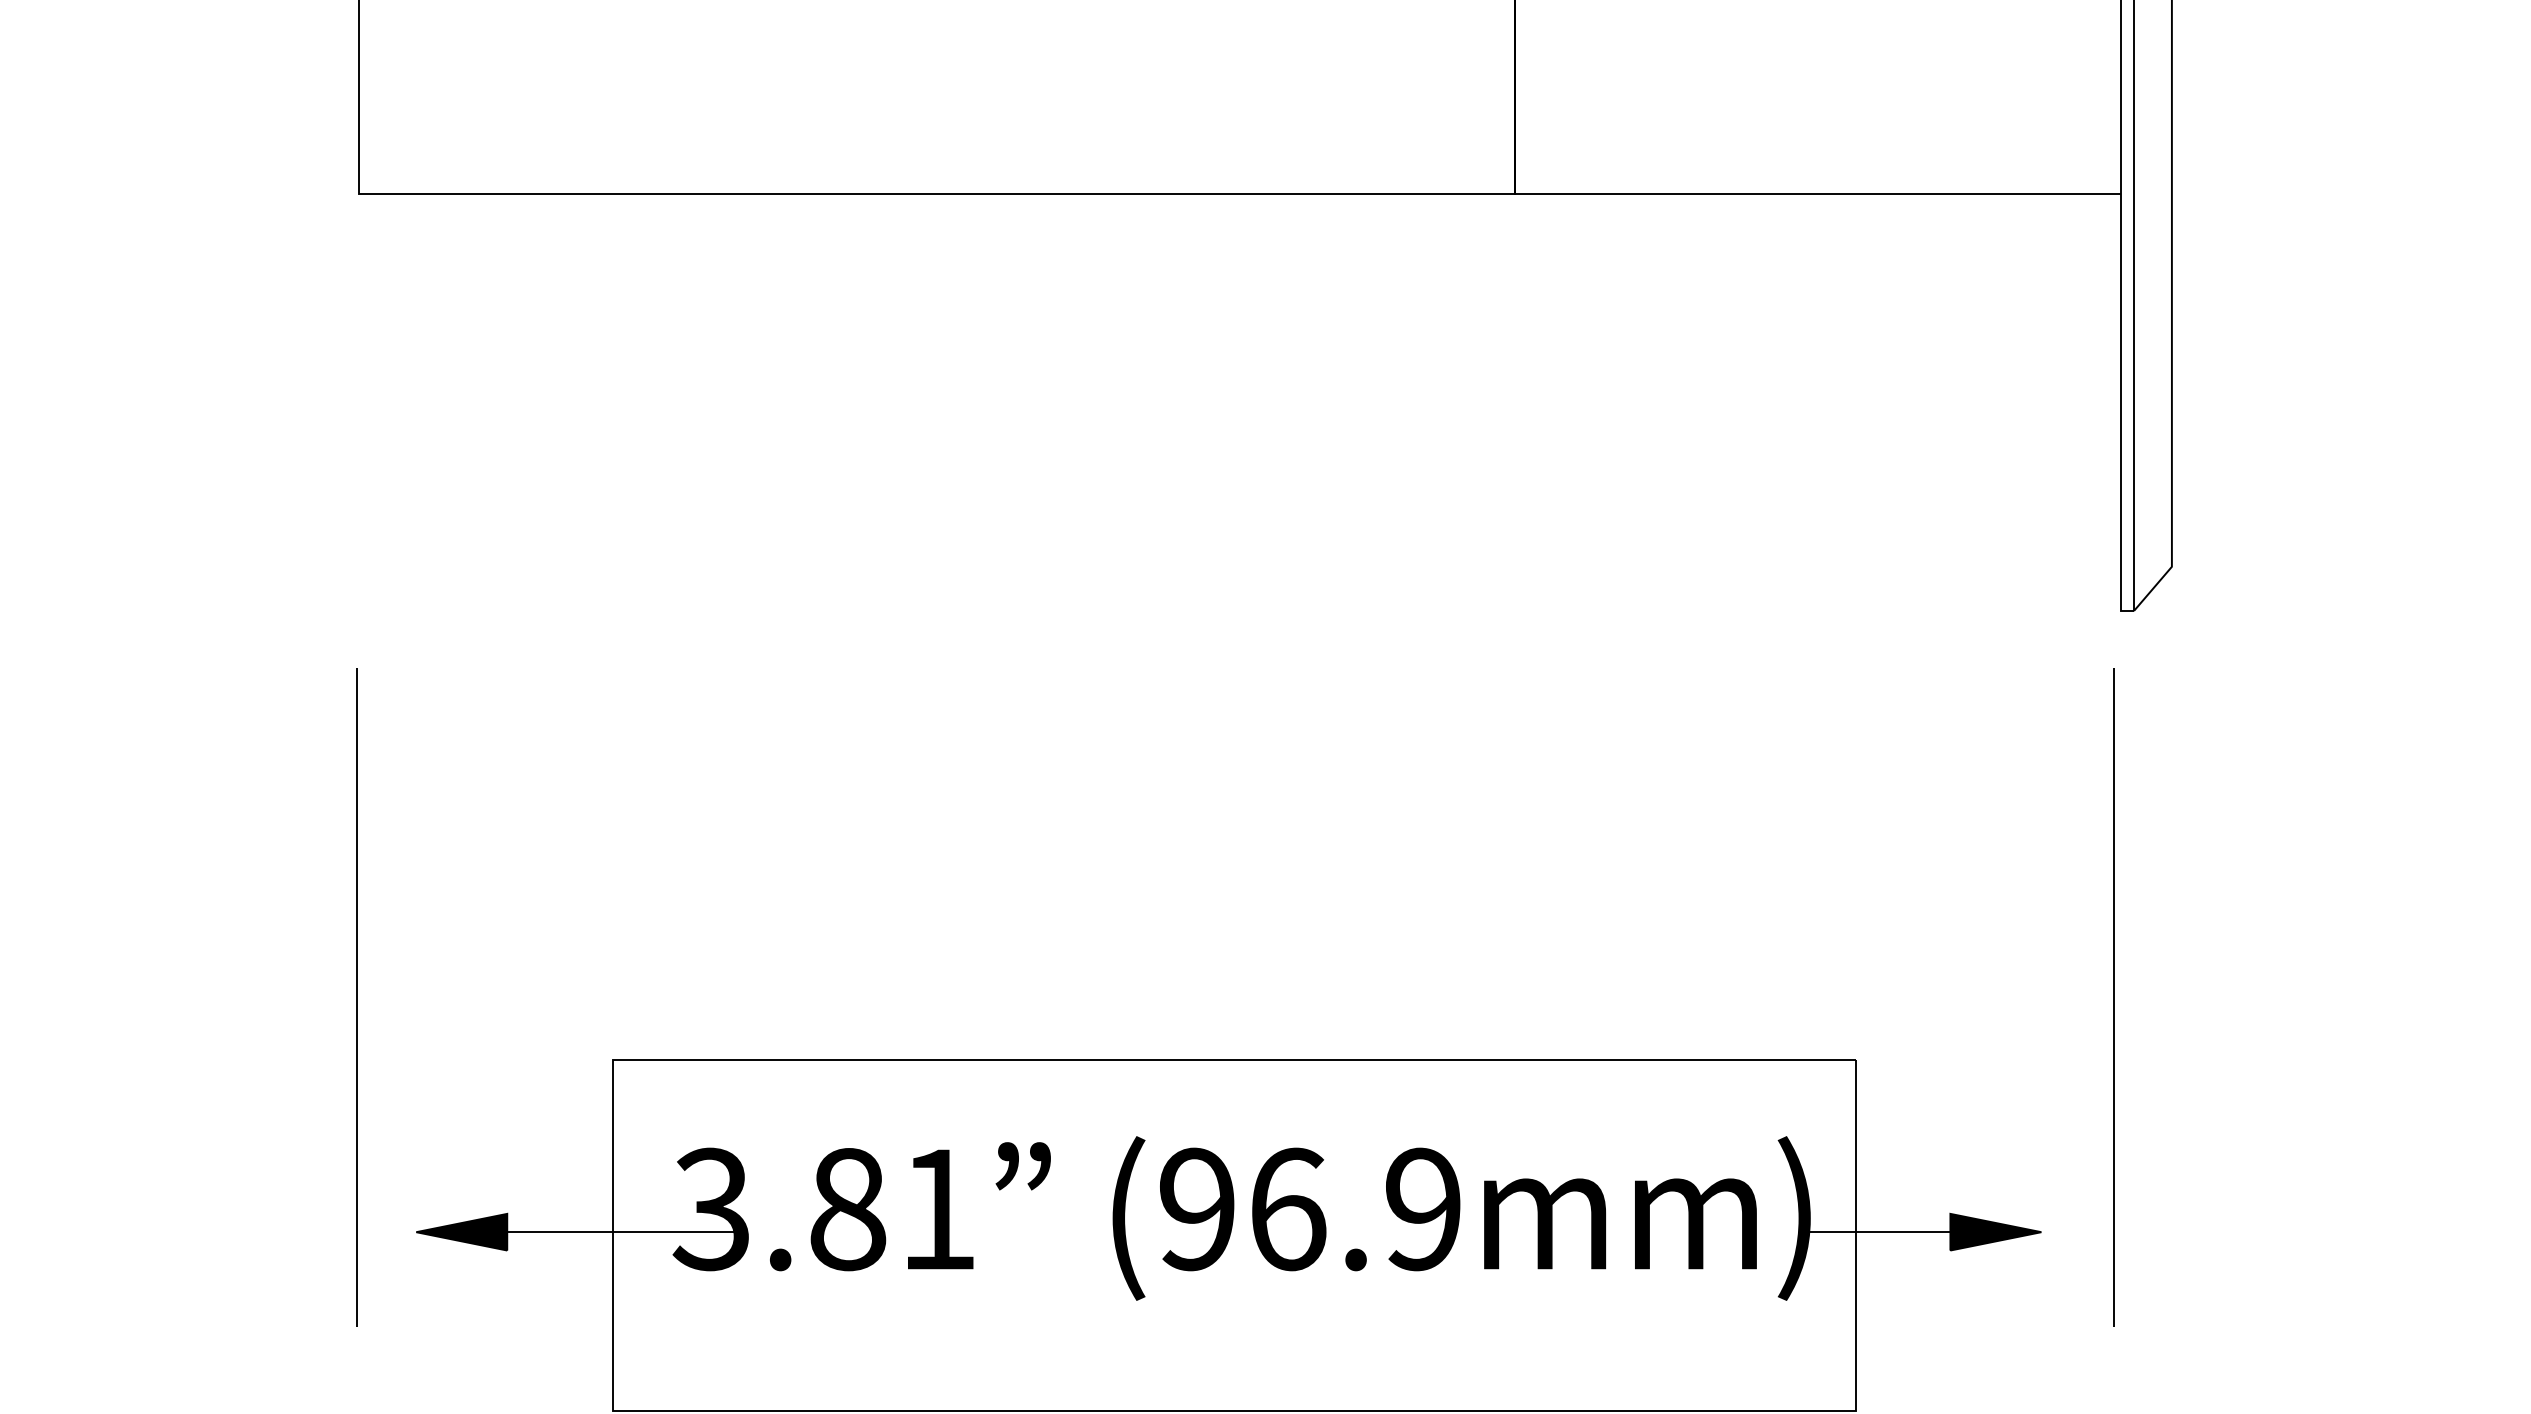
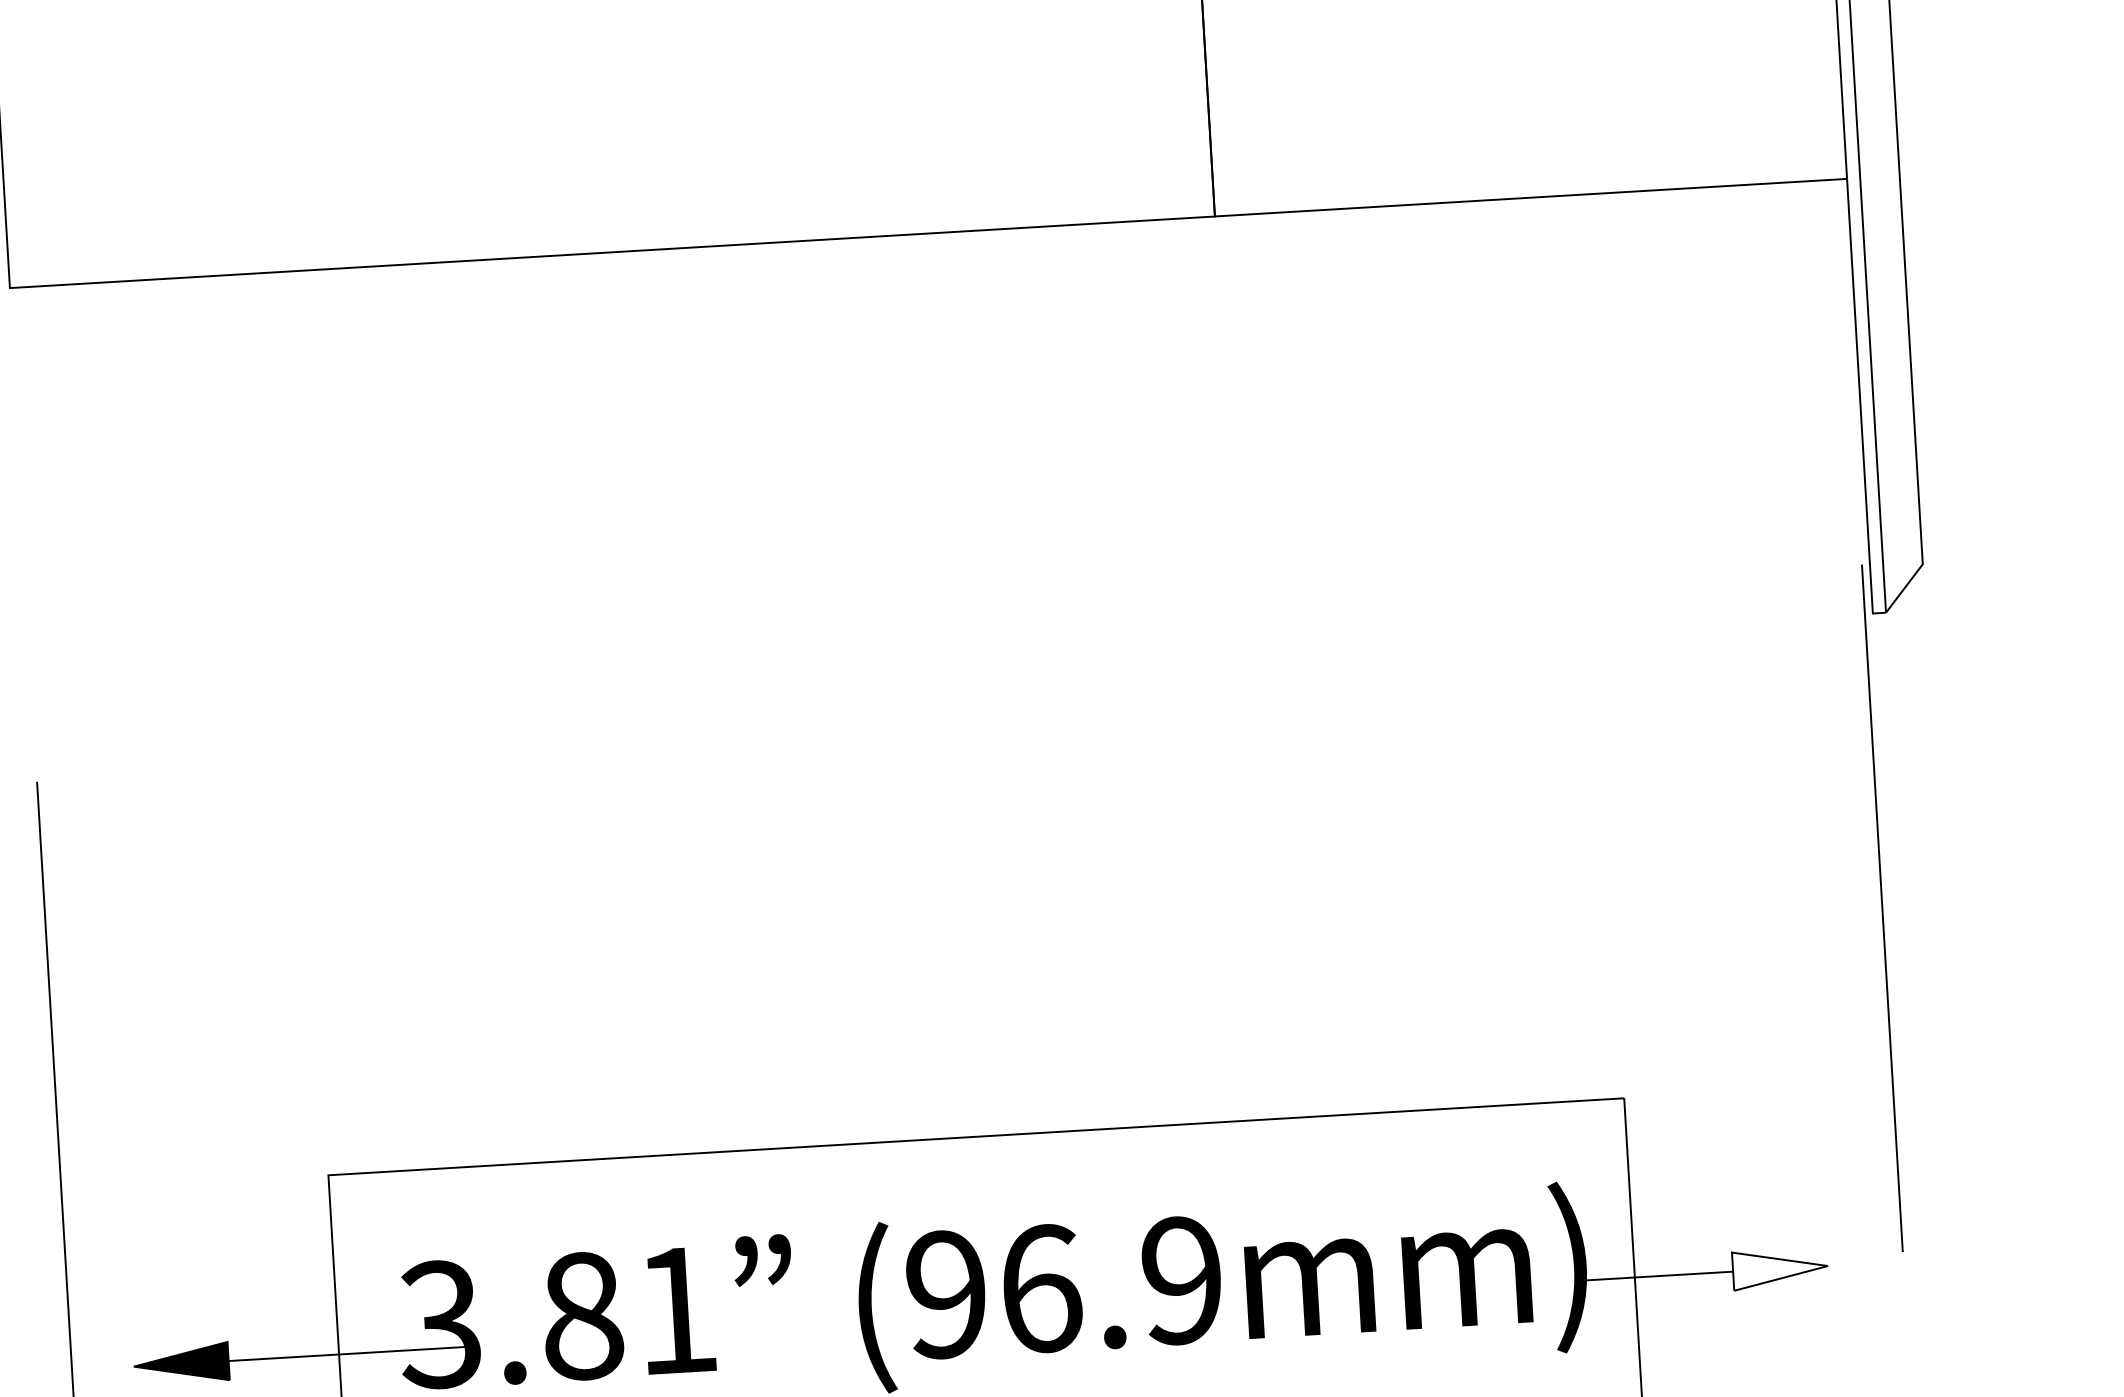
line: (2113, 997) -> (1882, 908), moved
fill: (1995, 1231) -> (1780, 1268), removed

